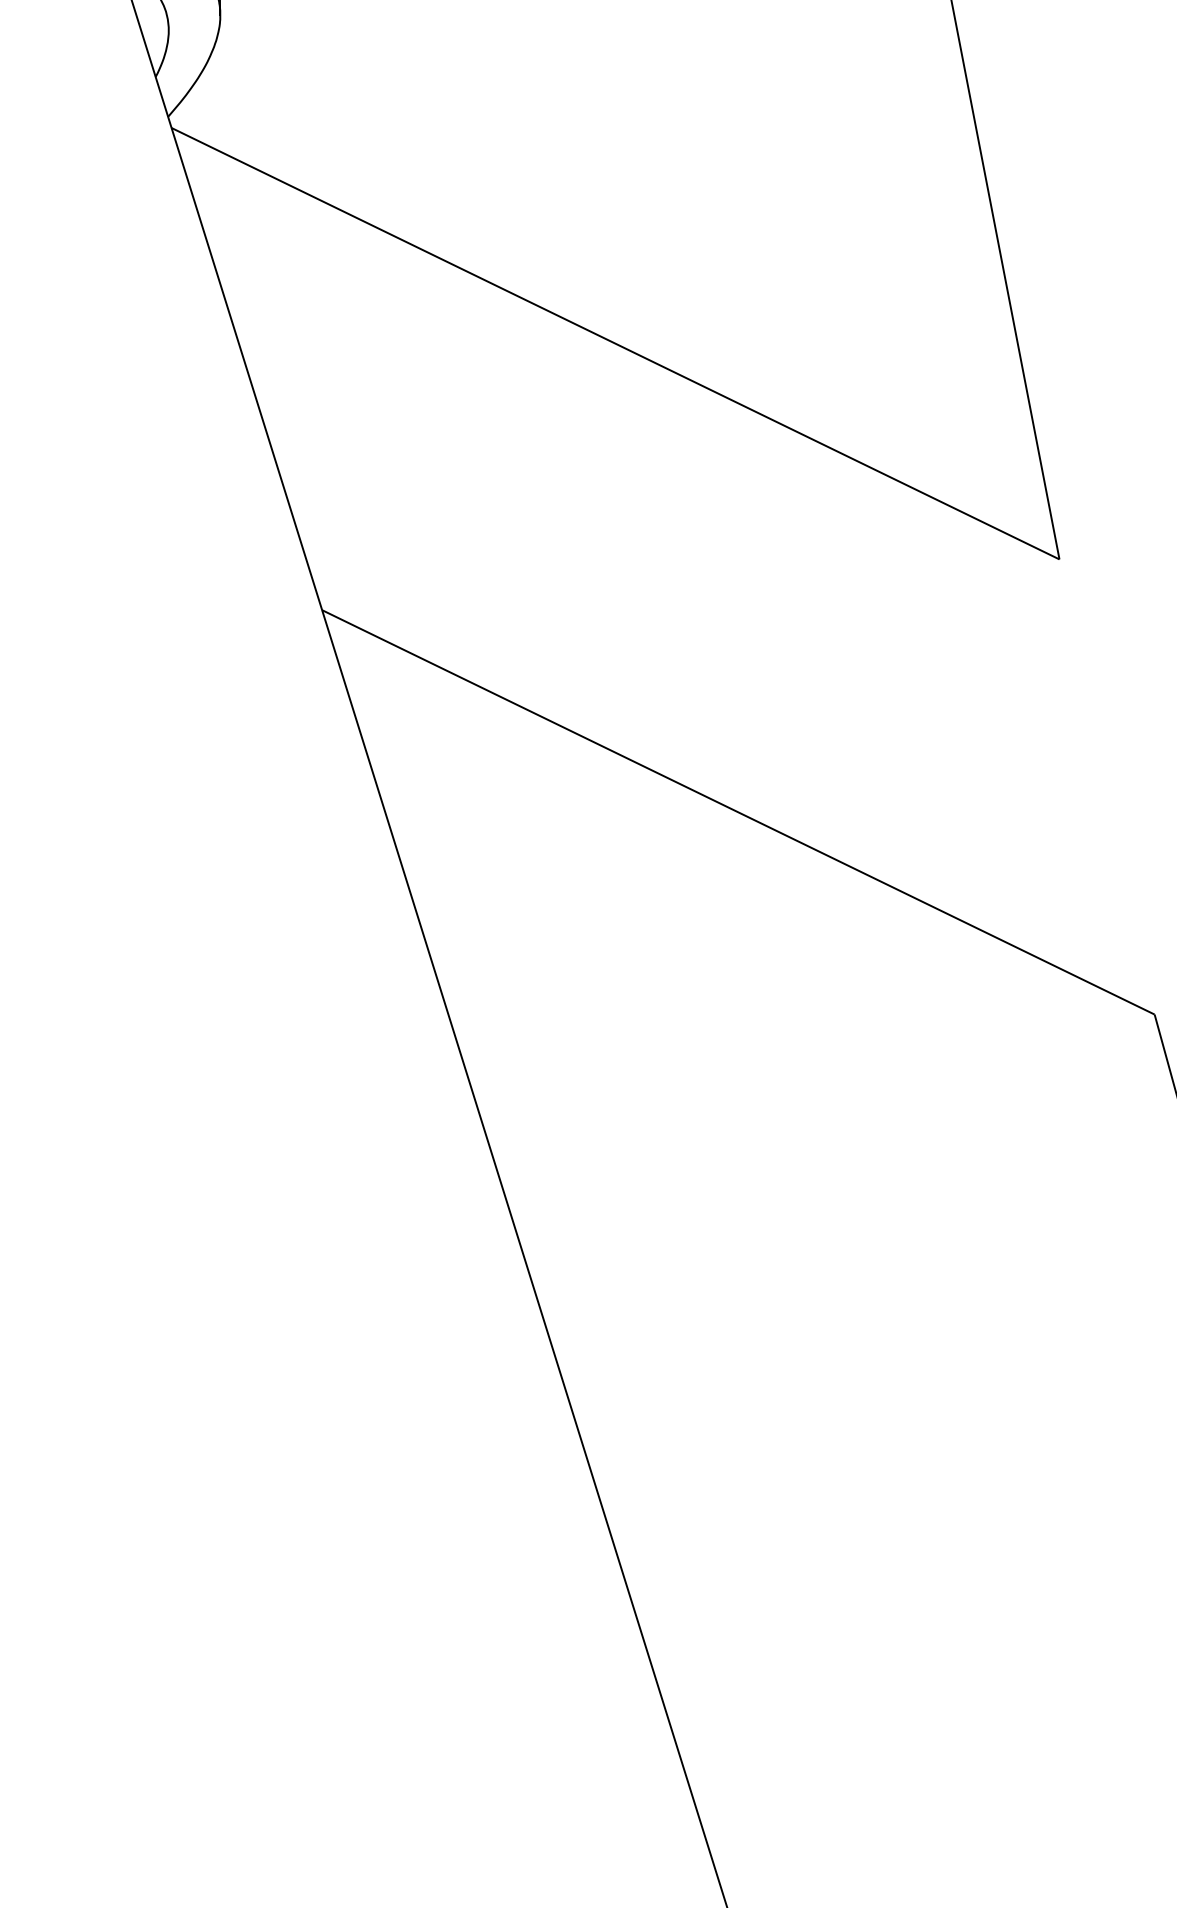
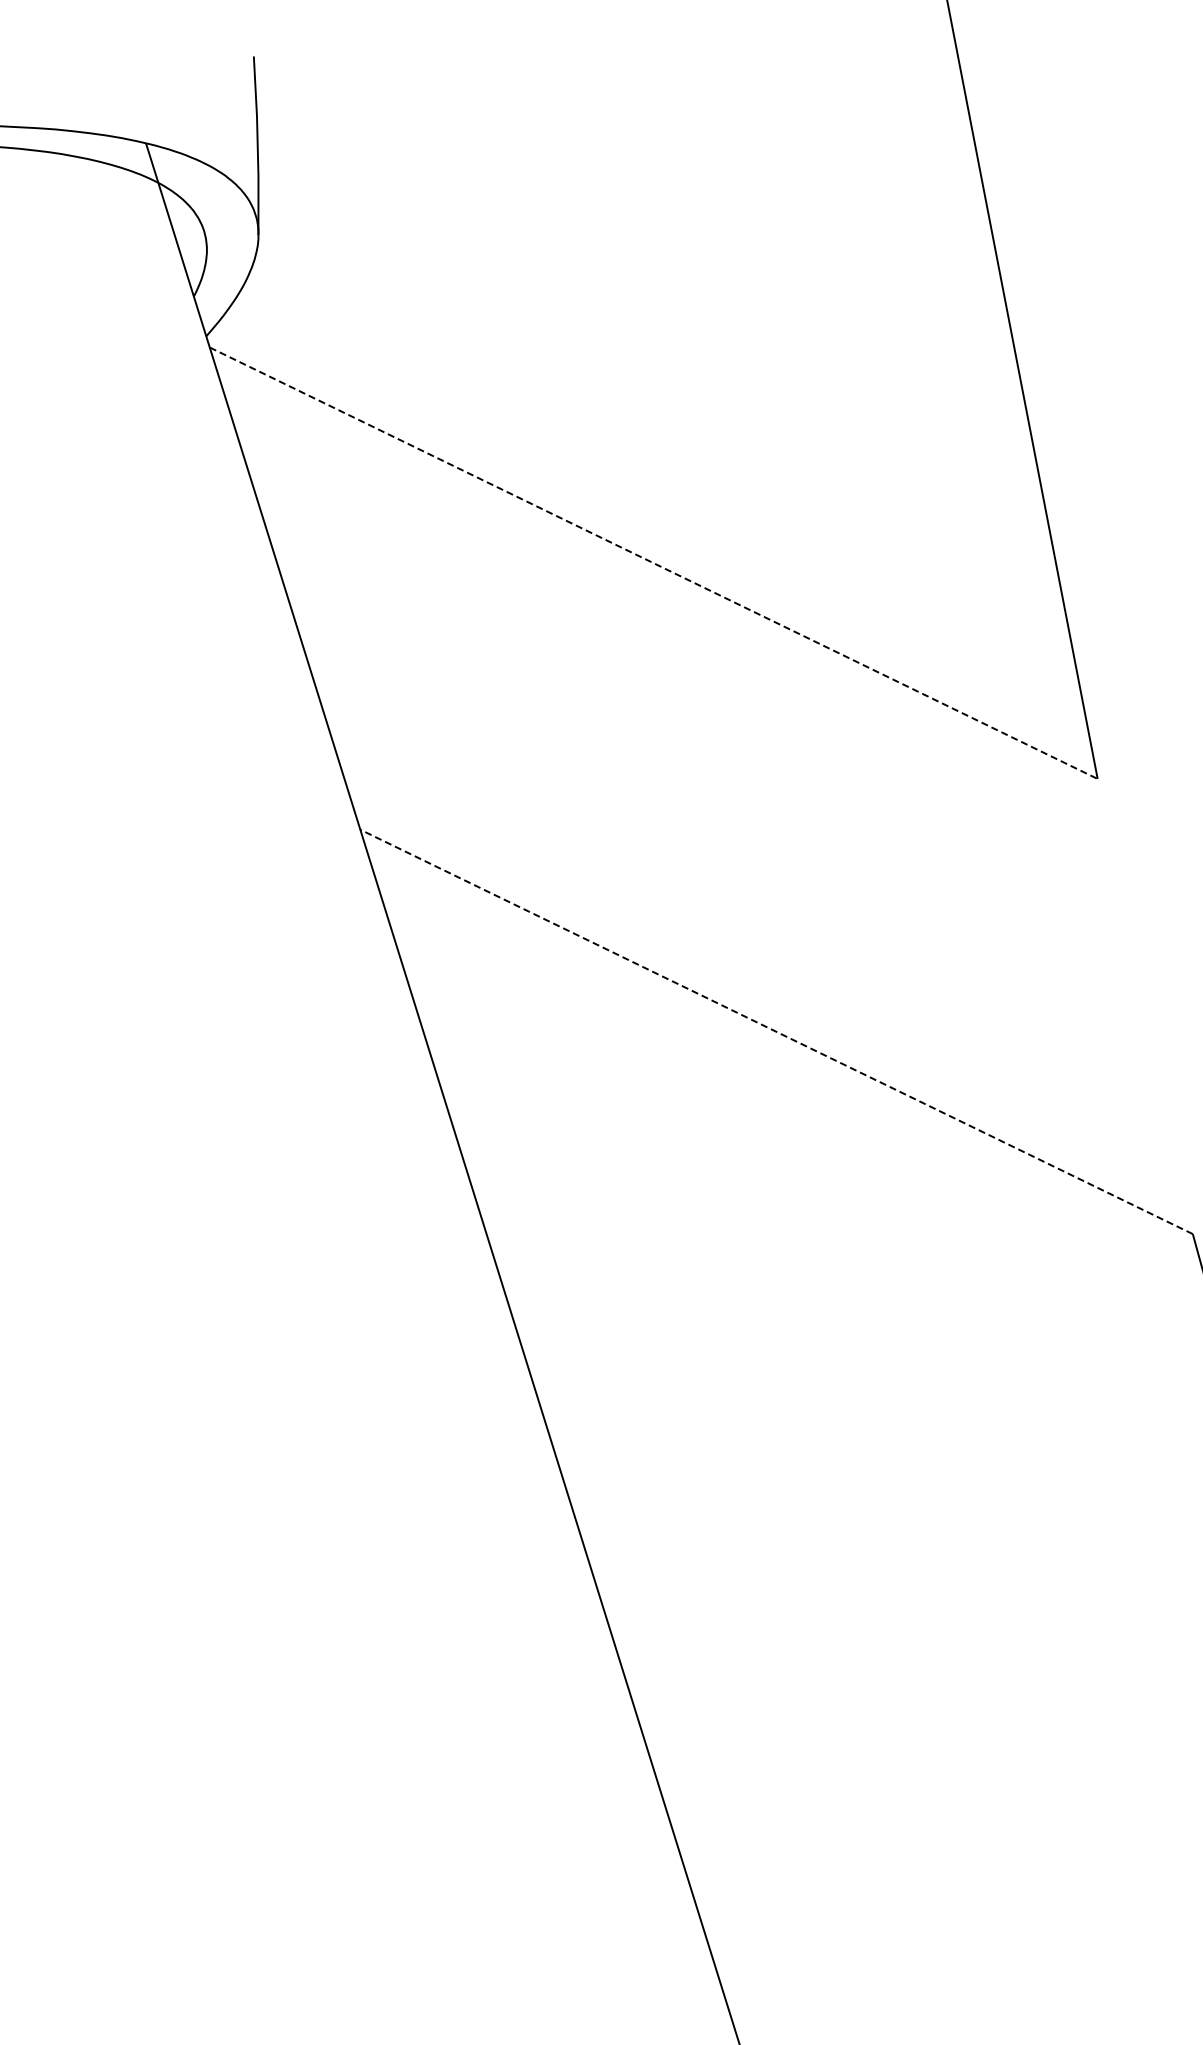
line: (615, 343) -> (653, 563), solid -> dashed
line: (738, 811) -> (776, 1031), solid -> dashed

